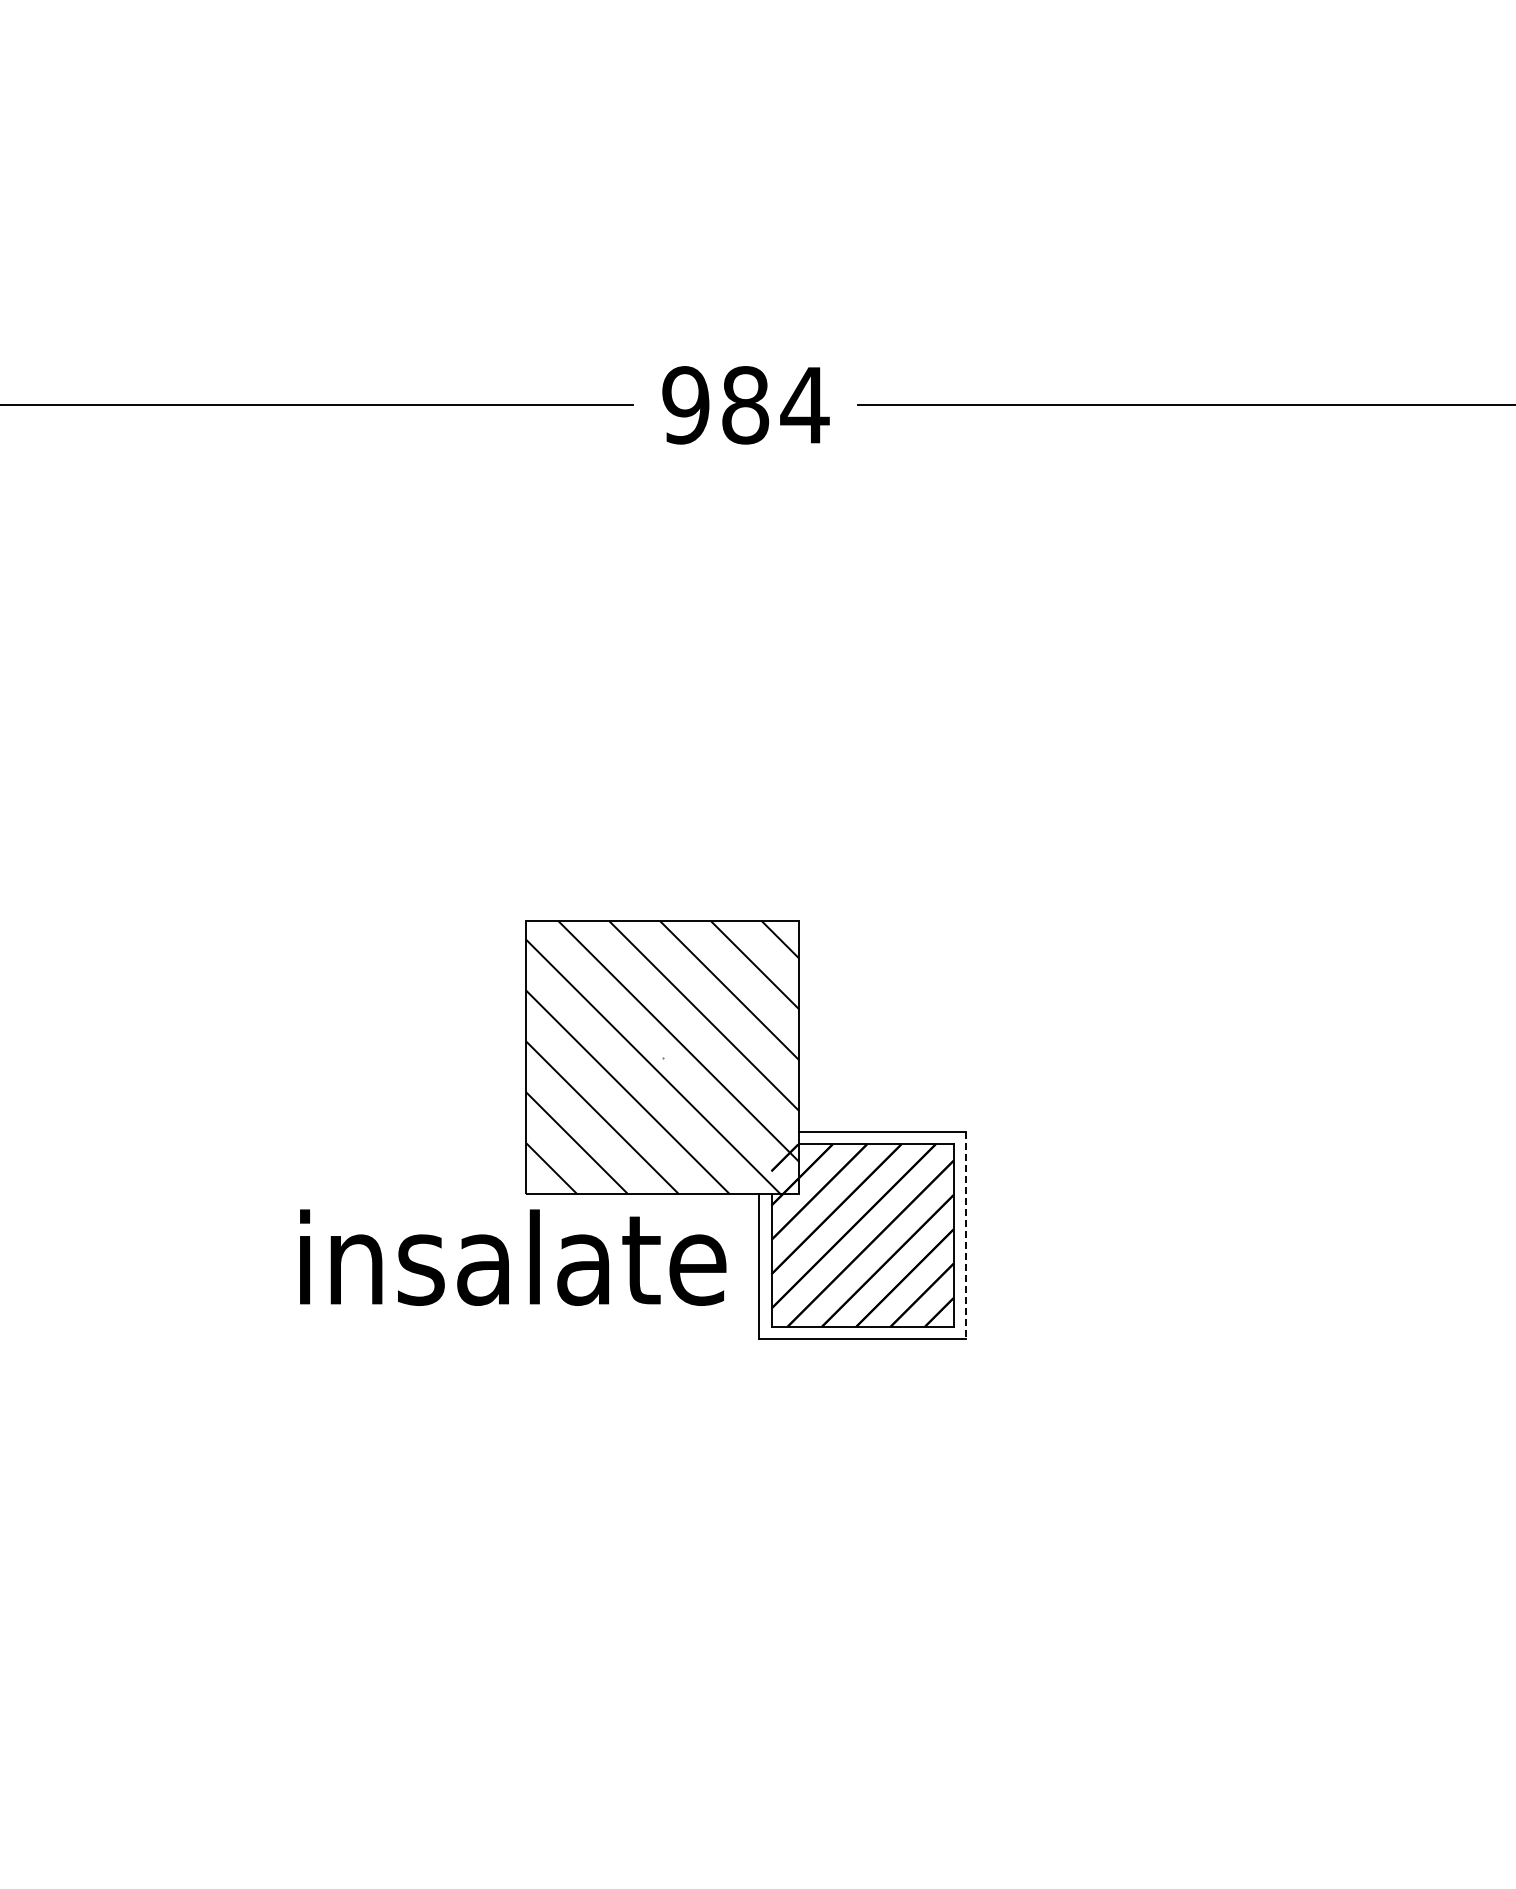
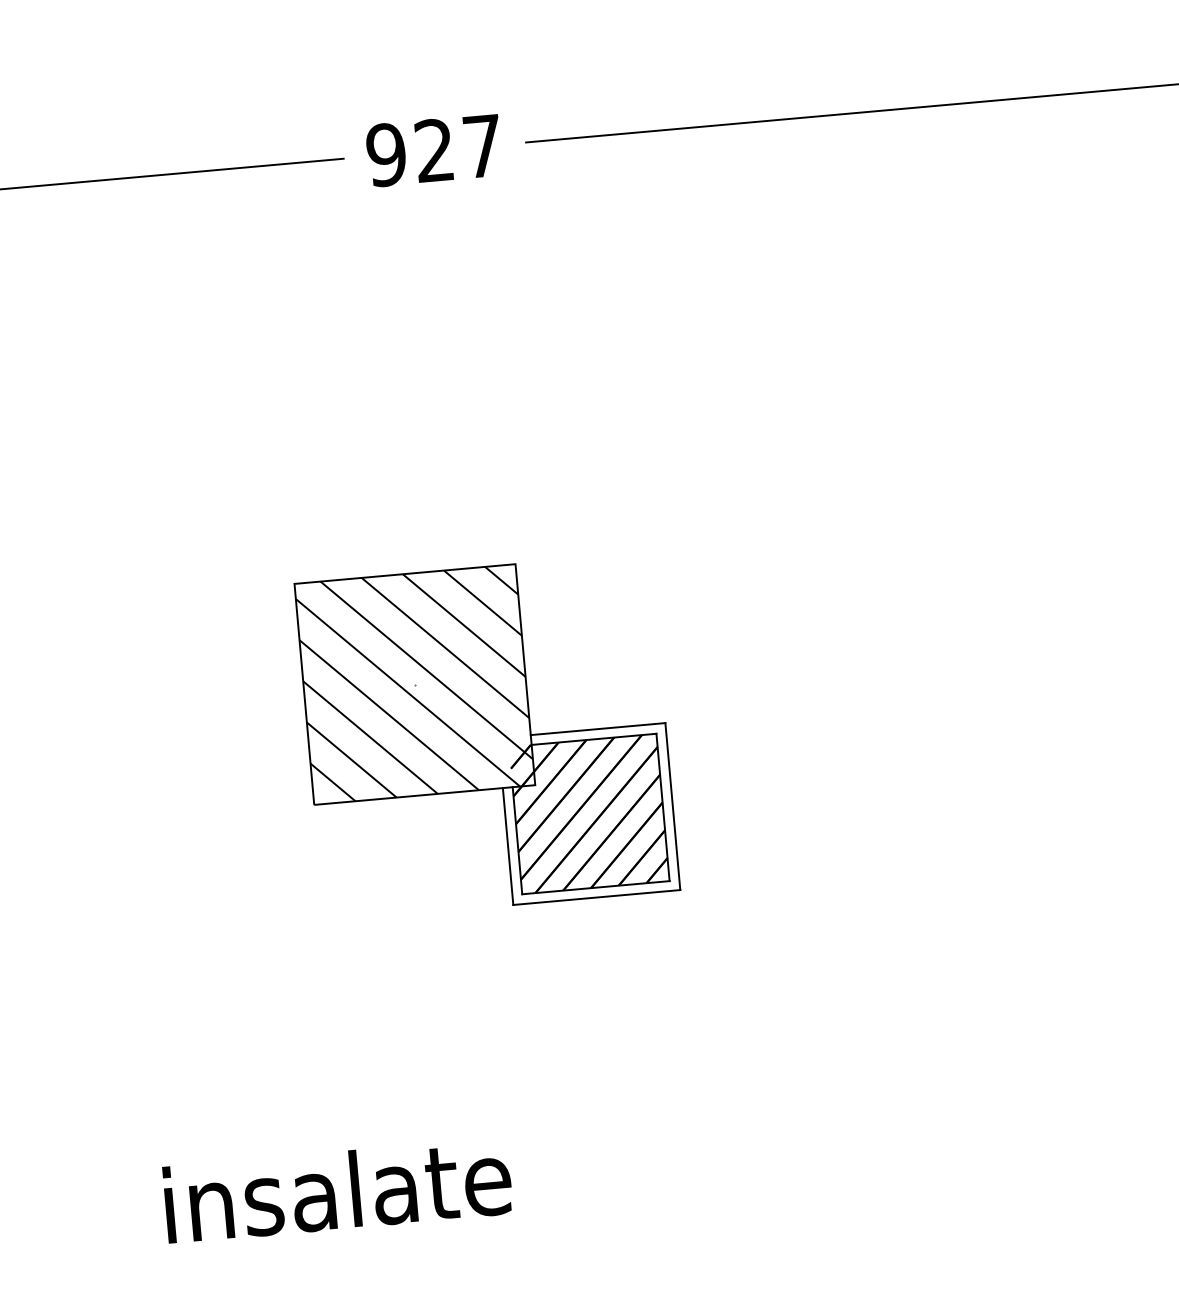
text: (775, 405) -> (458, 148), 984 -> 927
line: (965, 1236) -> (672, 807), dashed -> solid
text: (513, 1257) -> (338, 1190), moved

